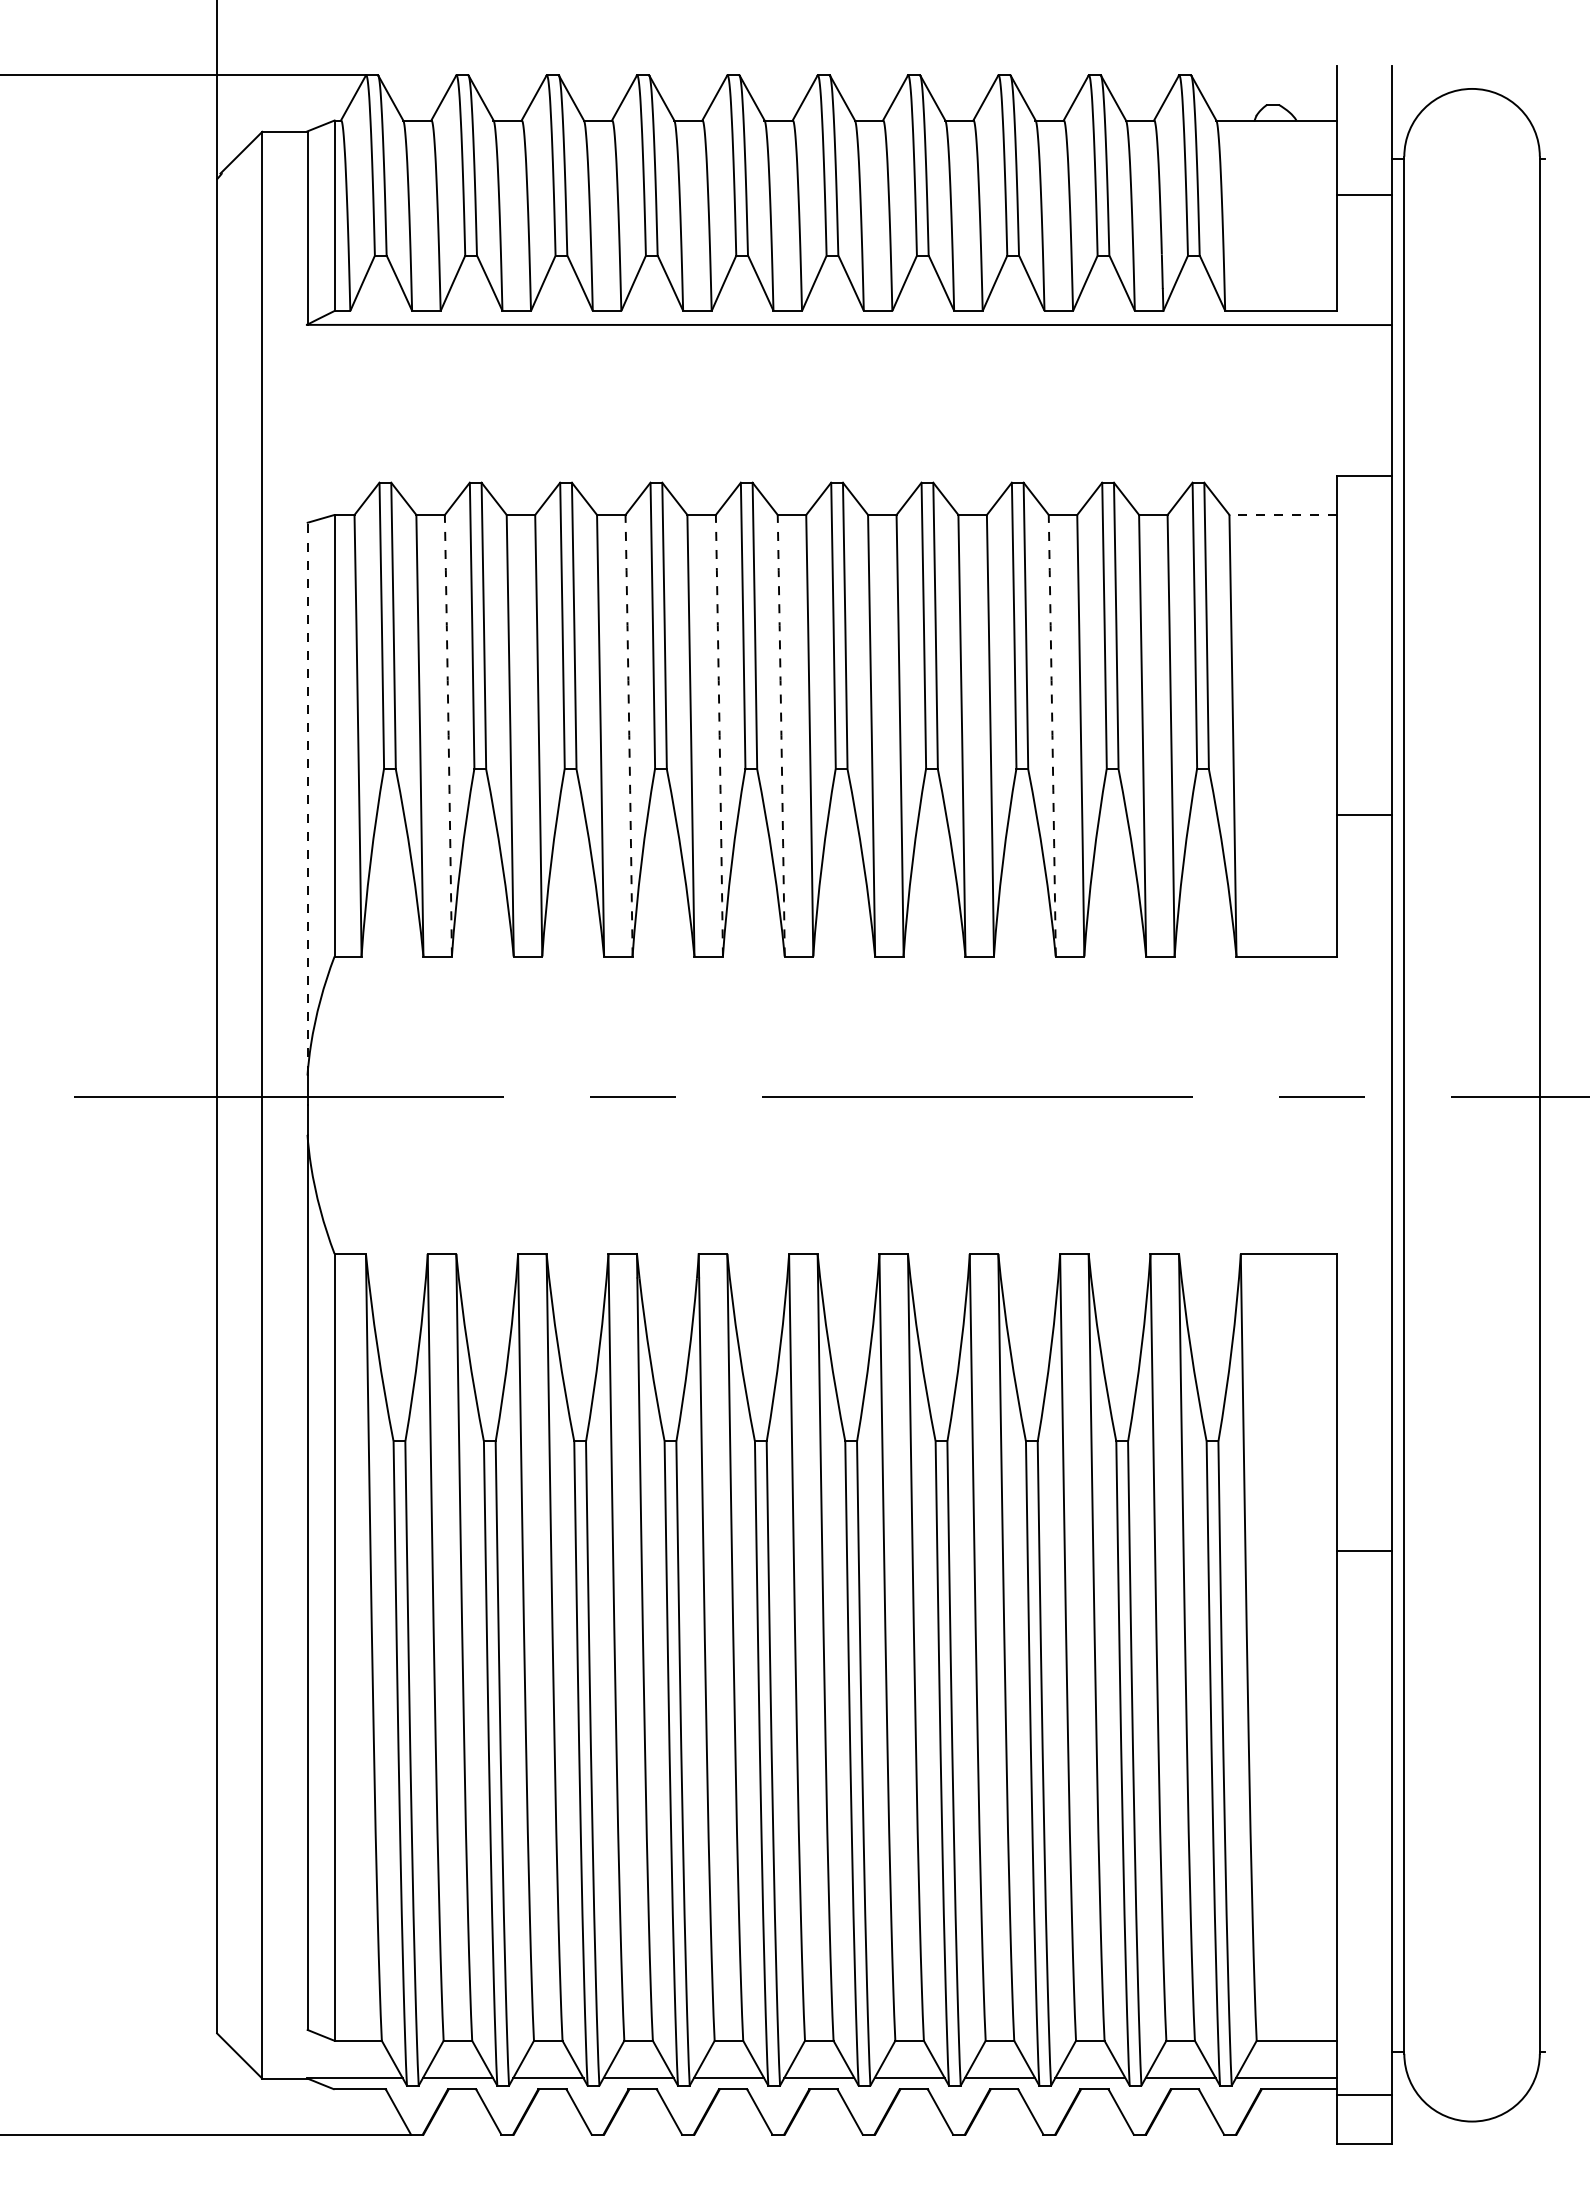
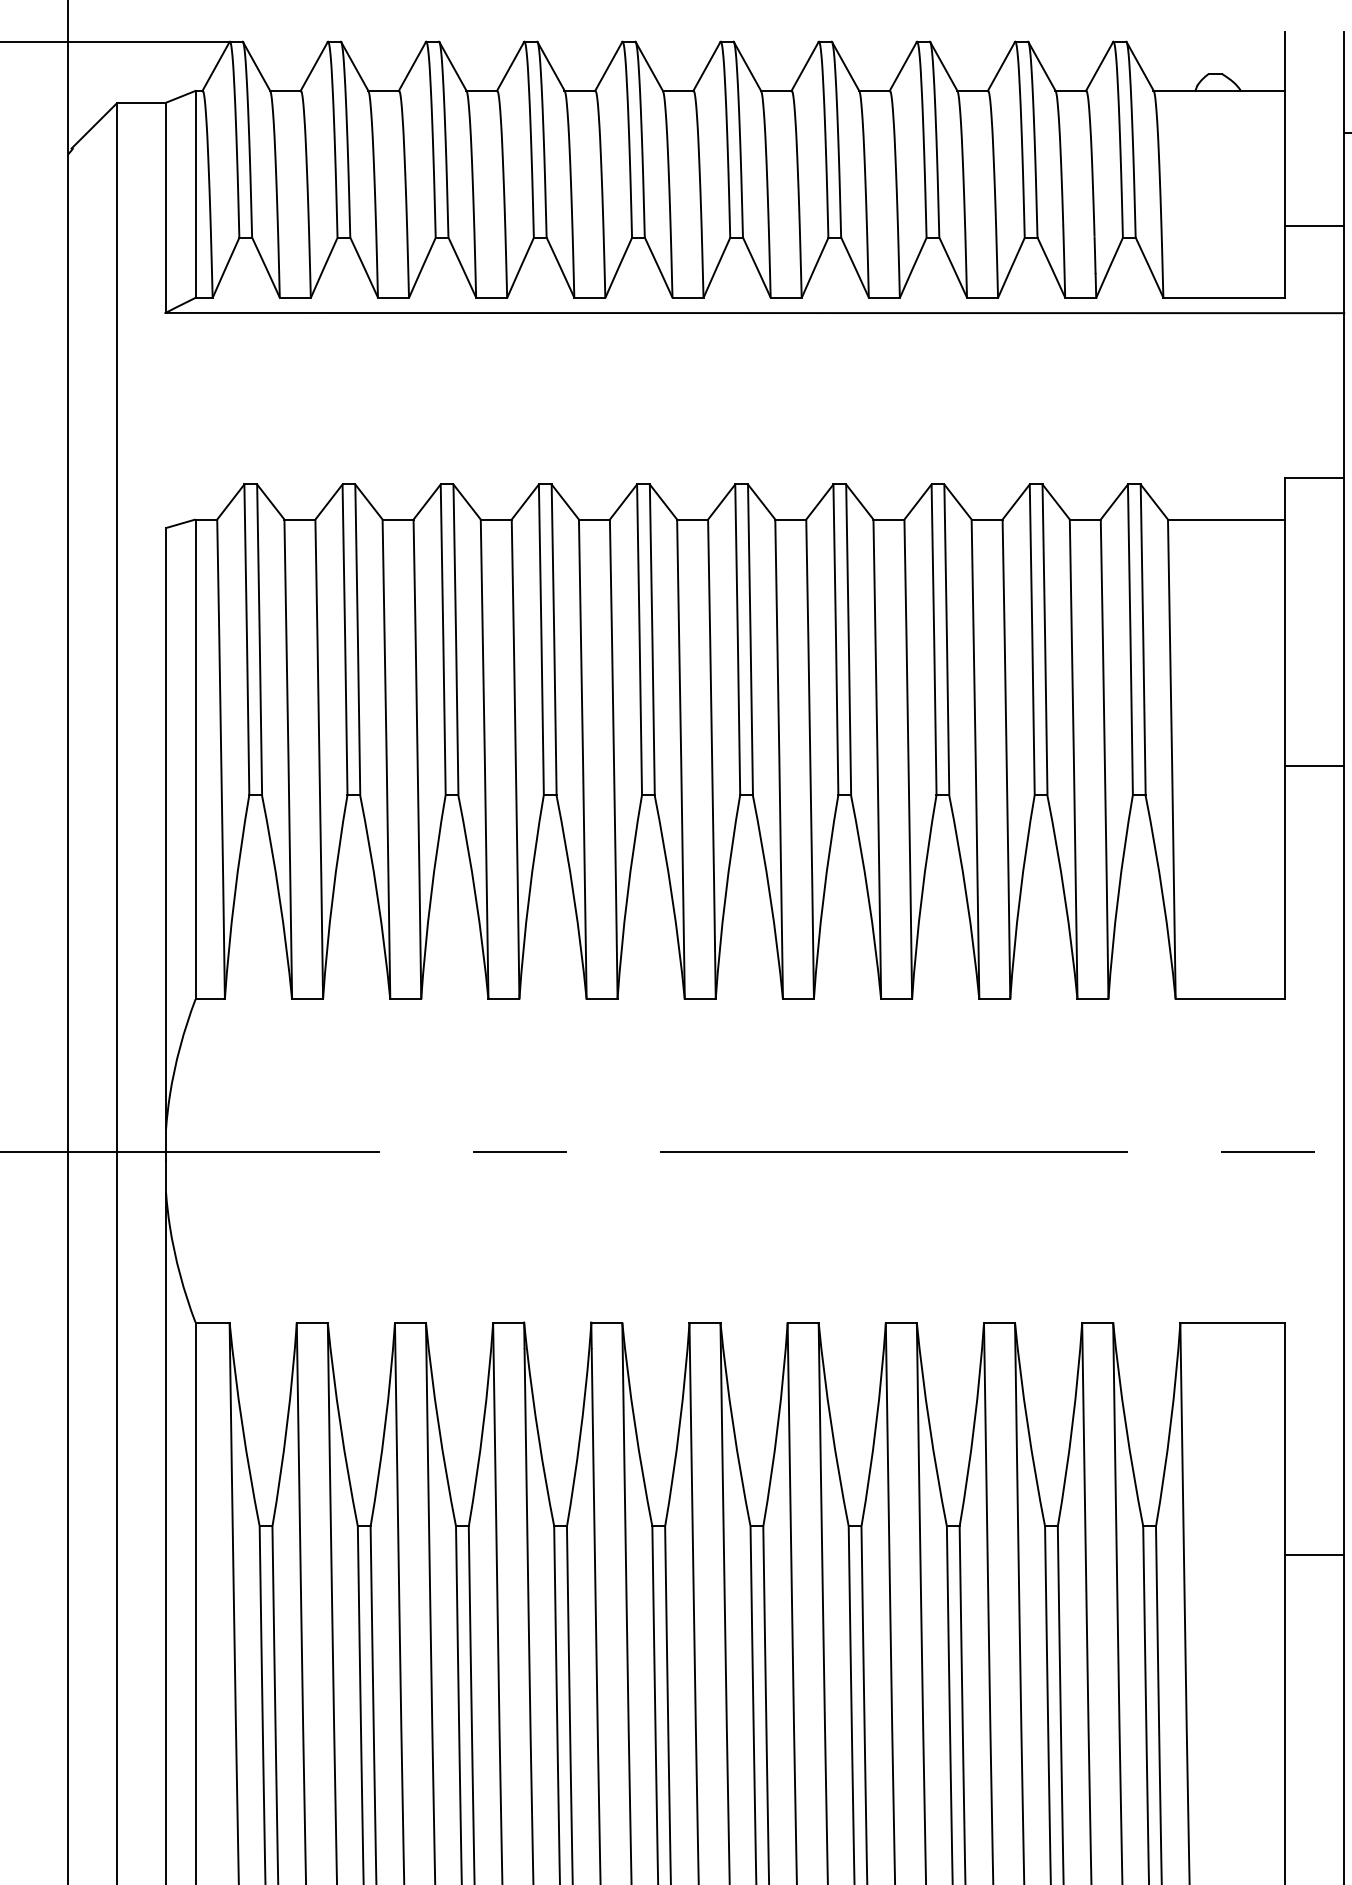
line: (1364, 194) -> (1314, 225), moved
line: (1283, 514) -> (1226, 519), dashed -> solid
arc: (448, 735) -> (319, 759), dashed -> solid
arc: (629, 735) -> (516, 759), dashed -> solid
arc: (719, 735) -> (613, 759), dashed -> solid
arc: (781, 735) -> (681, 759), dashed -> solid
arc: (1052, 735) -> (975, 759), dashed -> solid
line: (307, 798) -> (166, 827), dashed -> solid
line: (1364, 815) -> (1314, 766), moved
line: (1364, 1551) -> (1314, 1555), moved

